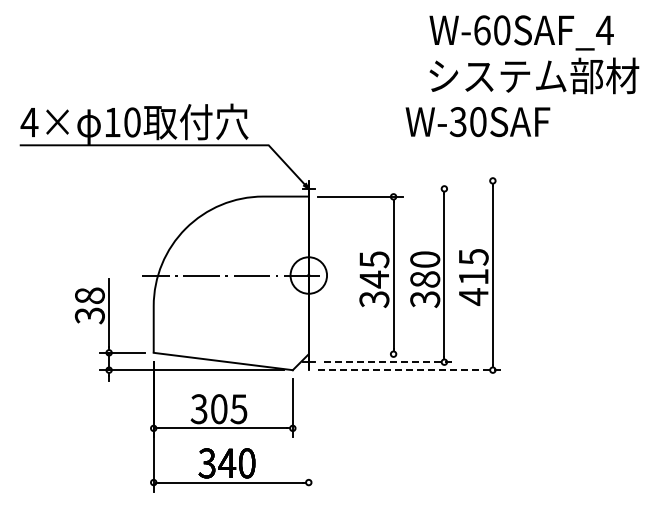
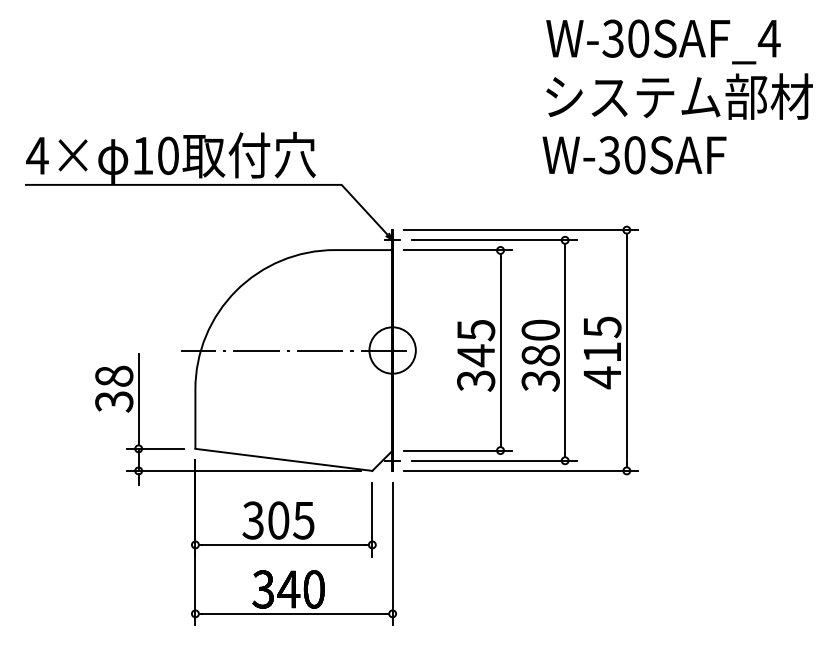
text: (481, 30) -> (612, 38), W-60SAF_4 -> W-30SAF_4
text: (477, 122) -> (633, 155), moved
line: (409, 180) -> (520, 229), added
line: (388, 188) -> (494, 239), added
line: (359, 354) -> (457, 450), added
line: (388, 362) -> (494, 461), dashed -> solid
line: (410, 370) -> (522, 471), dashed -> solid
line: (308, 435) -> (392, 554), added

